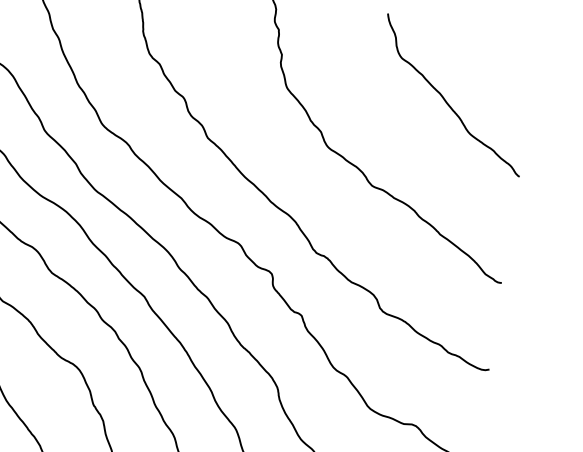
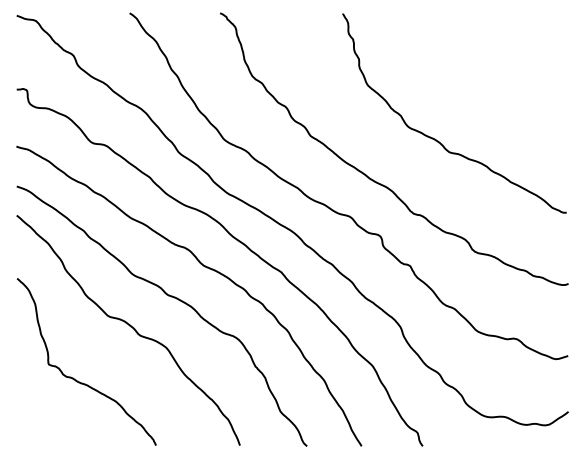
curve: (446, 100) -> (497, 73), removed

